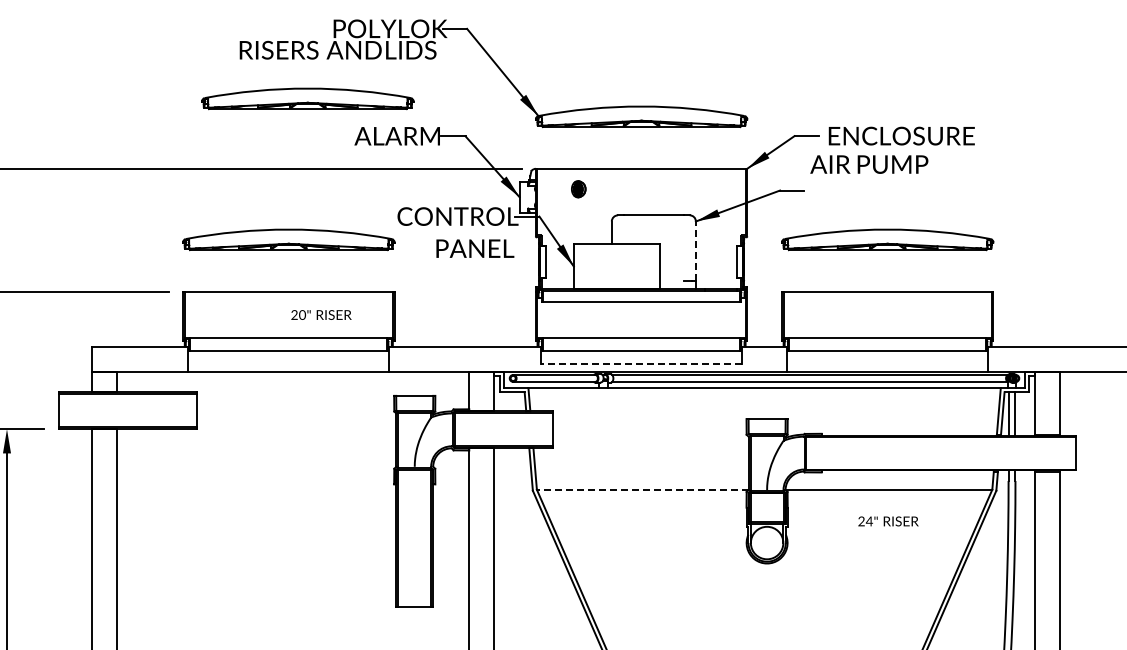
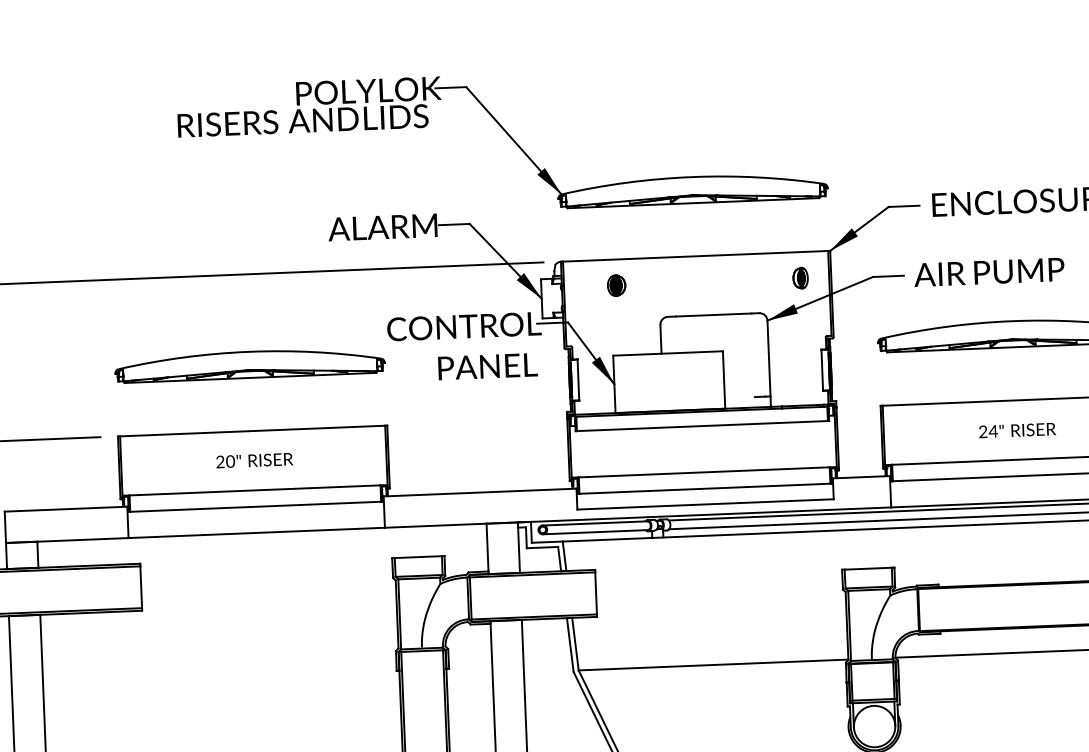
part: (307, 98) -> (266, 183), removed
text: (869, 164) -> (989, 272), moved
part: (722, 189) -> (799, 278), added
line: (695, 251) -> (768, 358), dashed -> solid
text: (321, 314) -> (254, 459), moved
line: (641, 363) -> (705, 504), dashed -> solid
line: (642, 489) -> (713, 664), dashed -> solid
text: (888, 521) -> (1017, 430), moved

